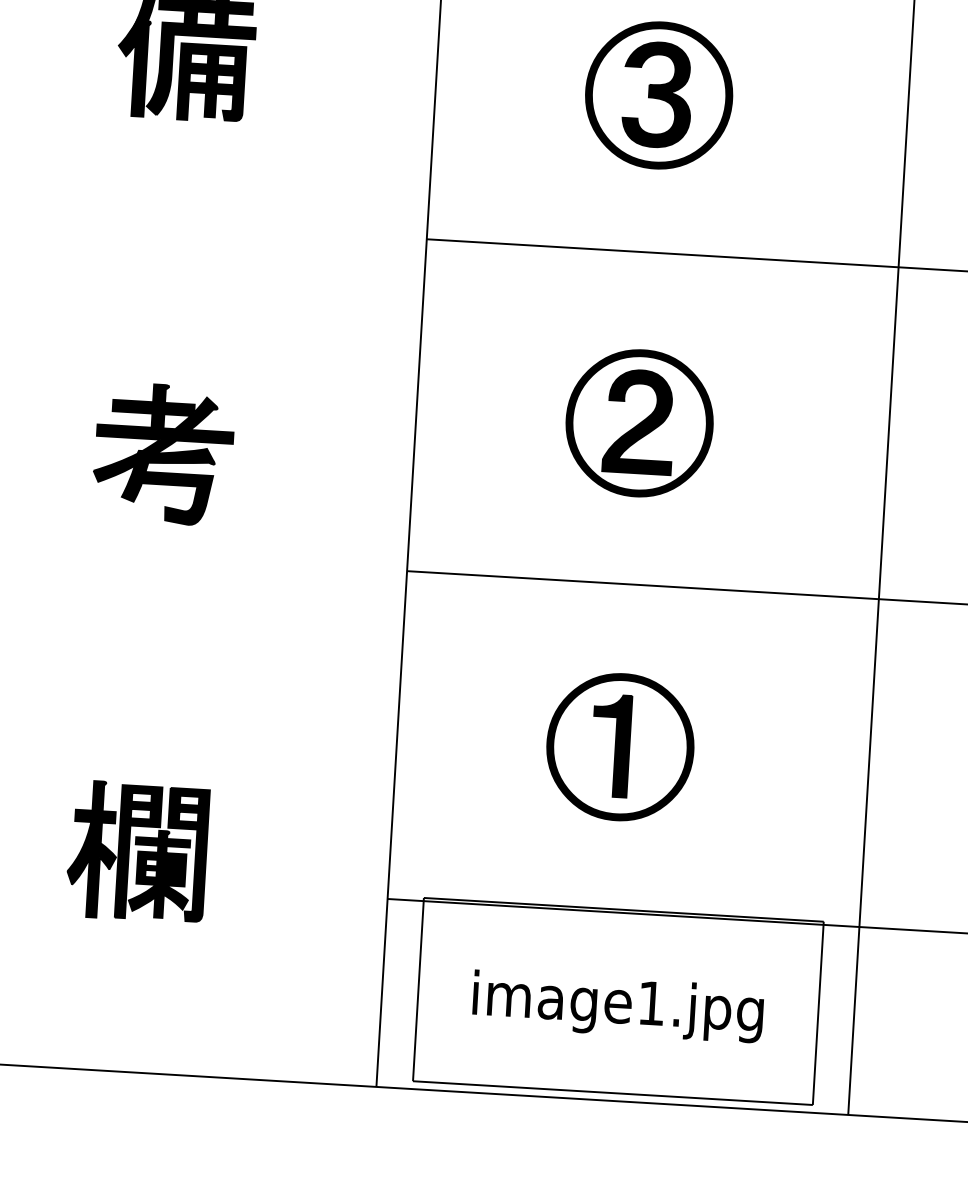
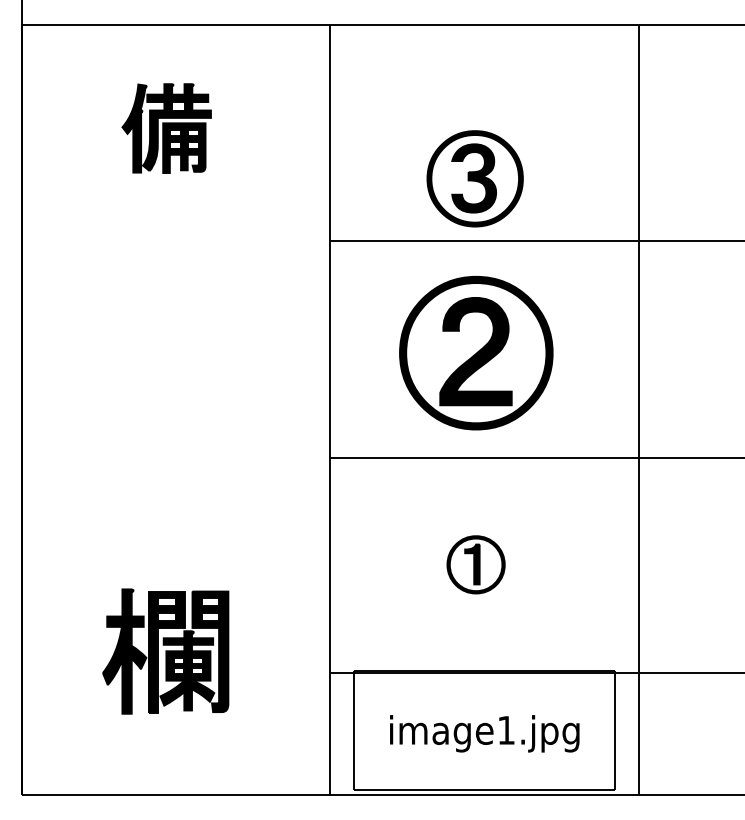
part: (658, 94) -> (474, 178), moved
part: (638, 422) -> (475, 352), size x1.6
part: (162, 453) -> (166, 391), removed
part: (619, 746) -> (475, 564), size x0.6
part: (137, 851) -> (165, 651), size x1.4

